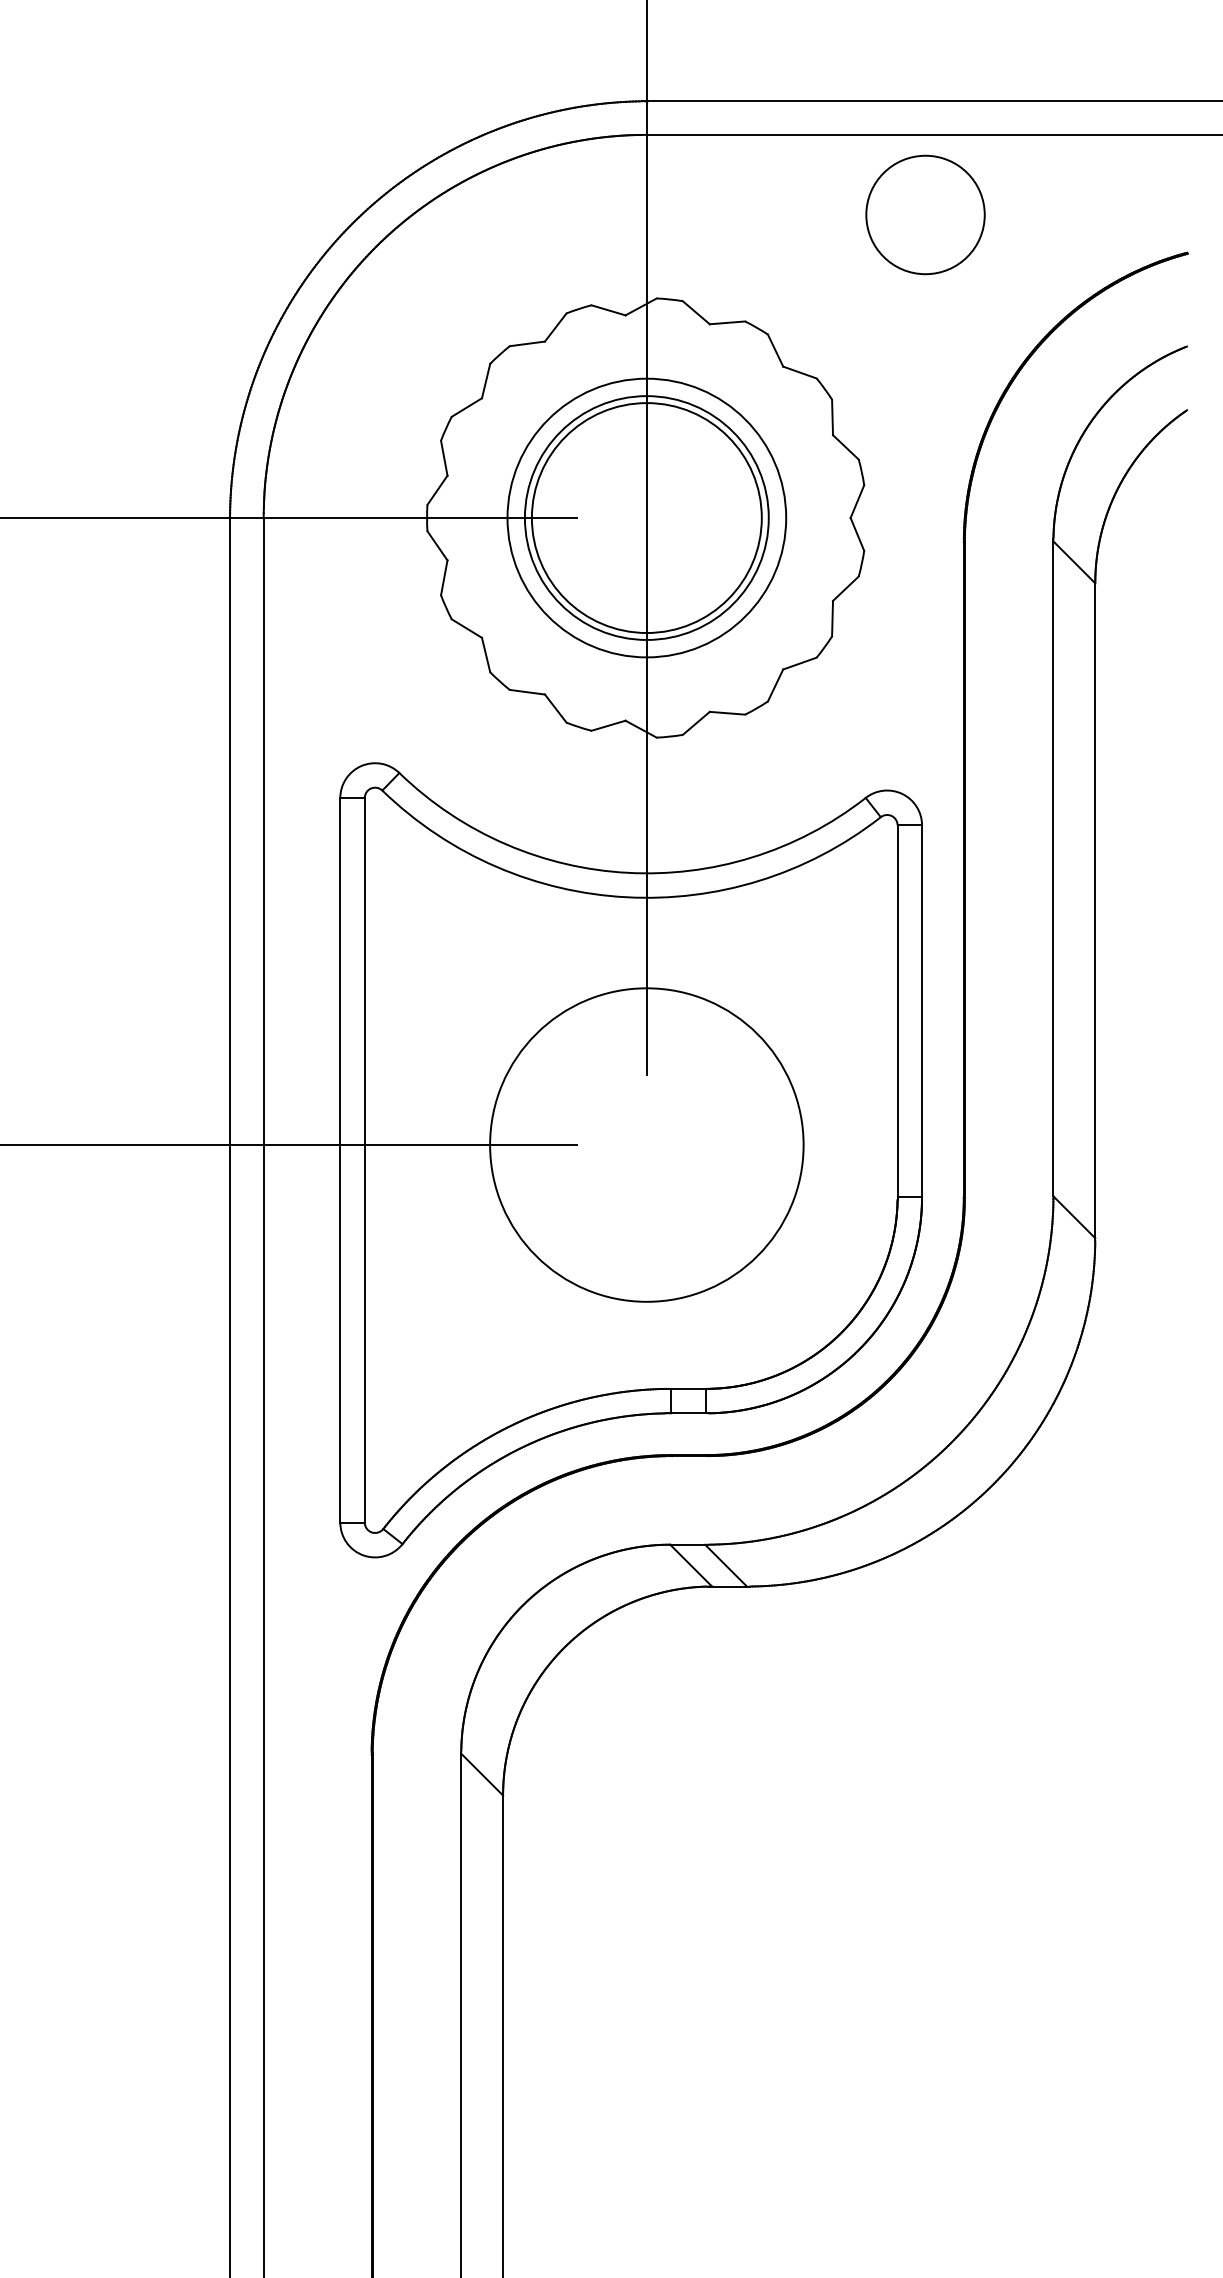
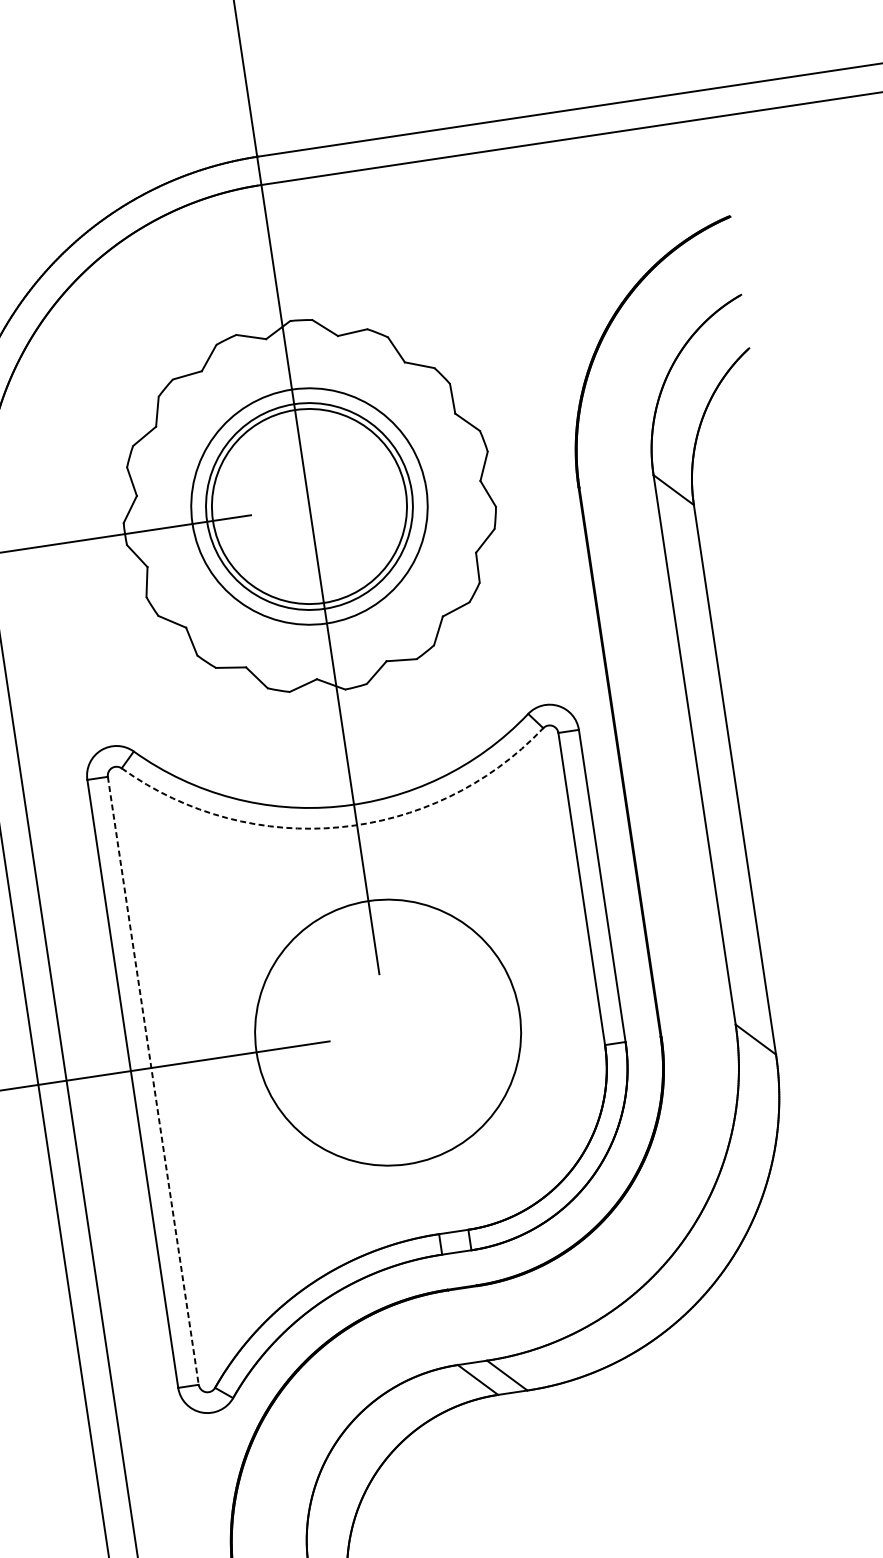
circle: (925, 214) -> (505, 216), removed
arc: (626, 897) -> (339, 827), solid -> dashed
line: (364, 1160) -> (153, 1081), solid -> dashed

